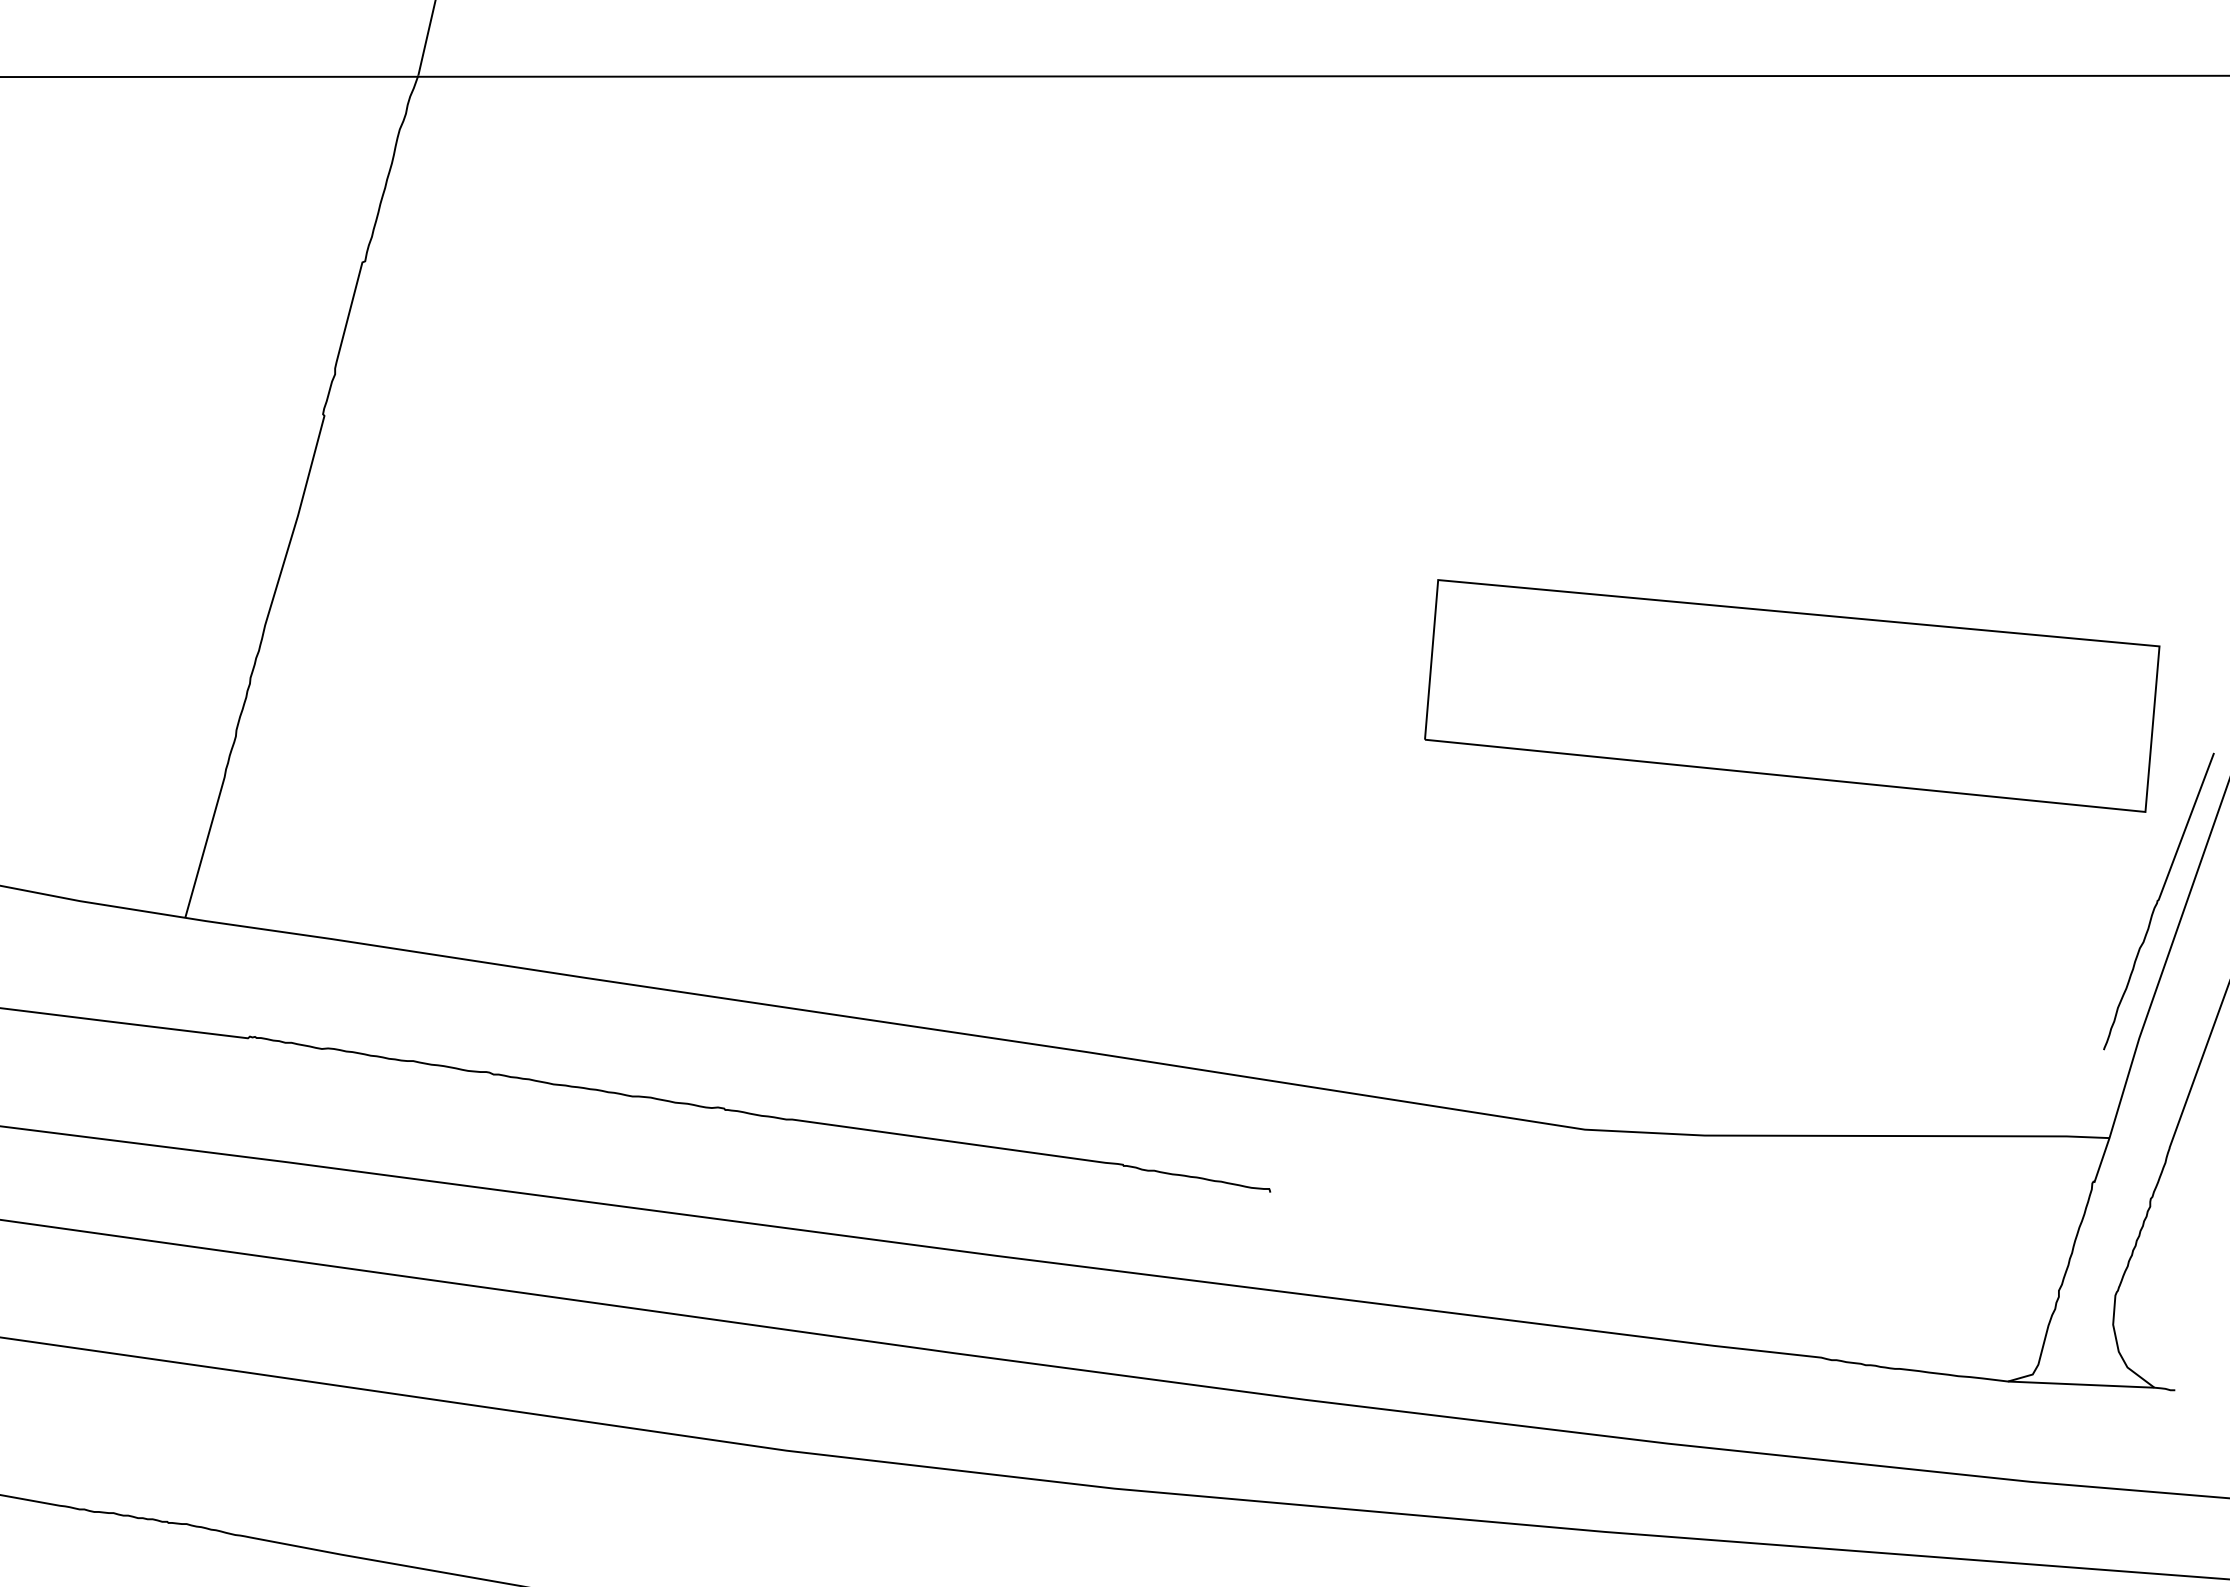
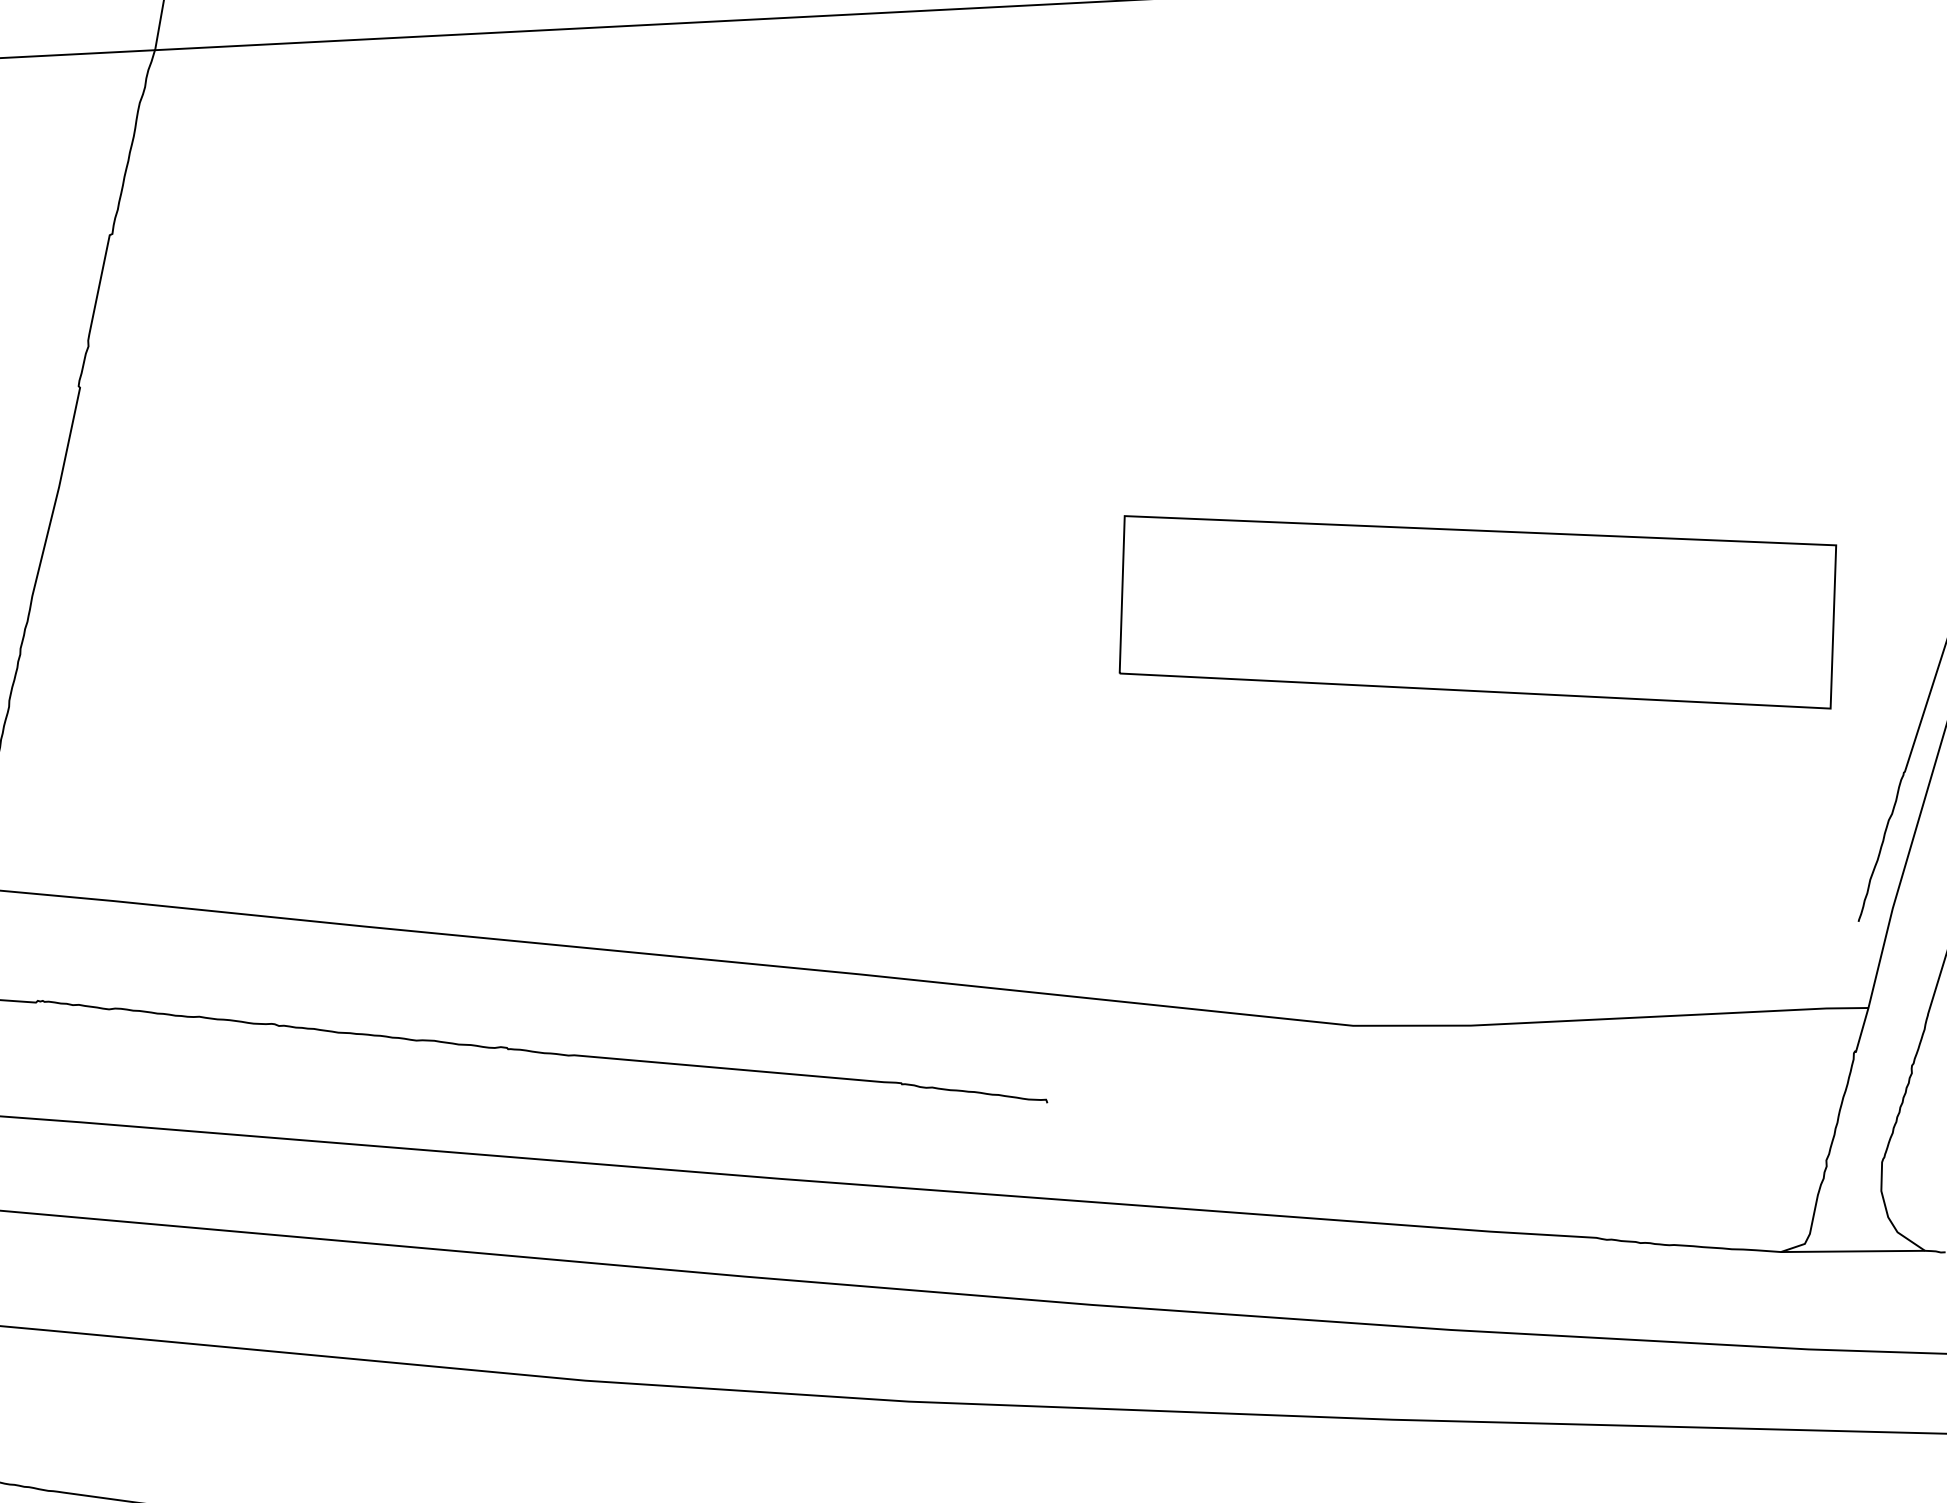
part: (1792, 695) -> (1478, 611), moved

